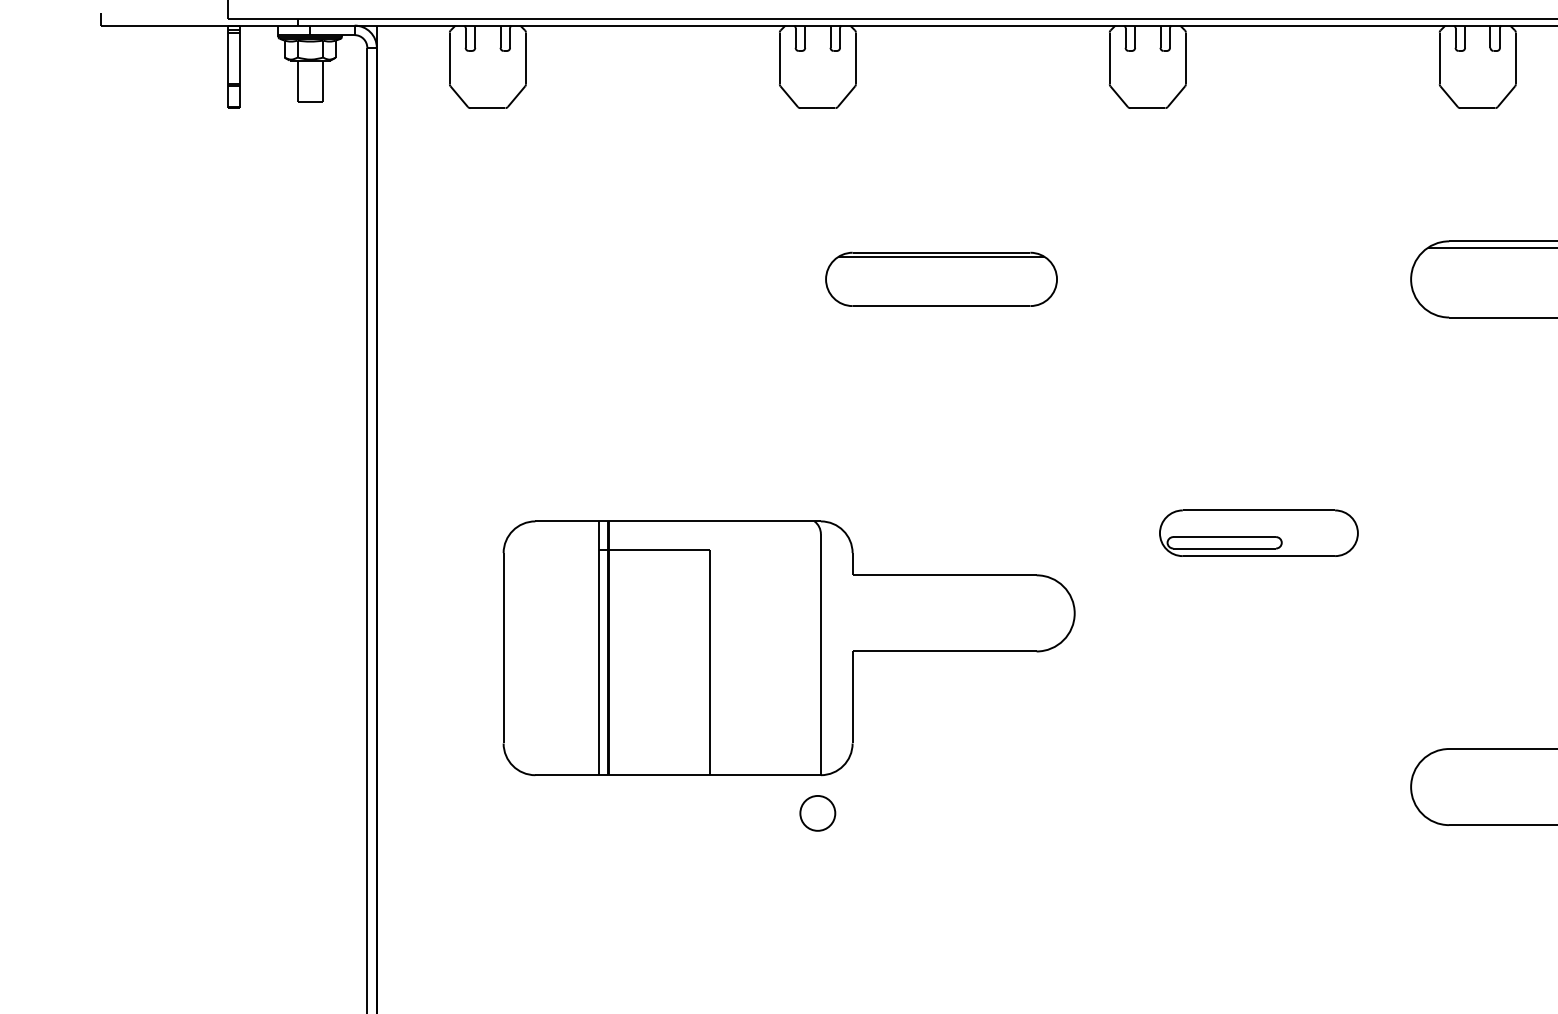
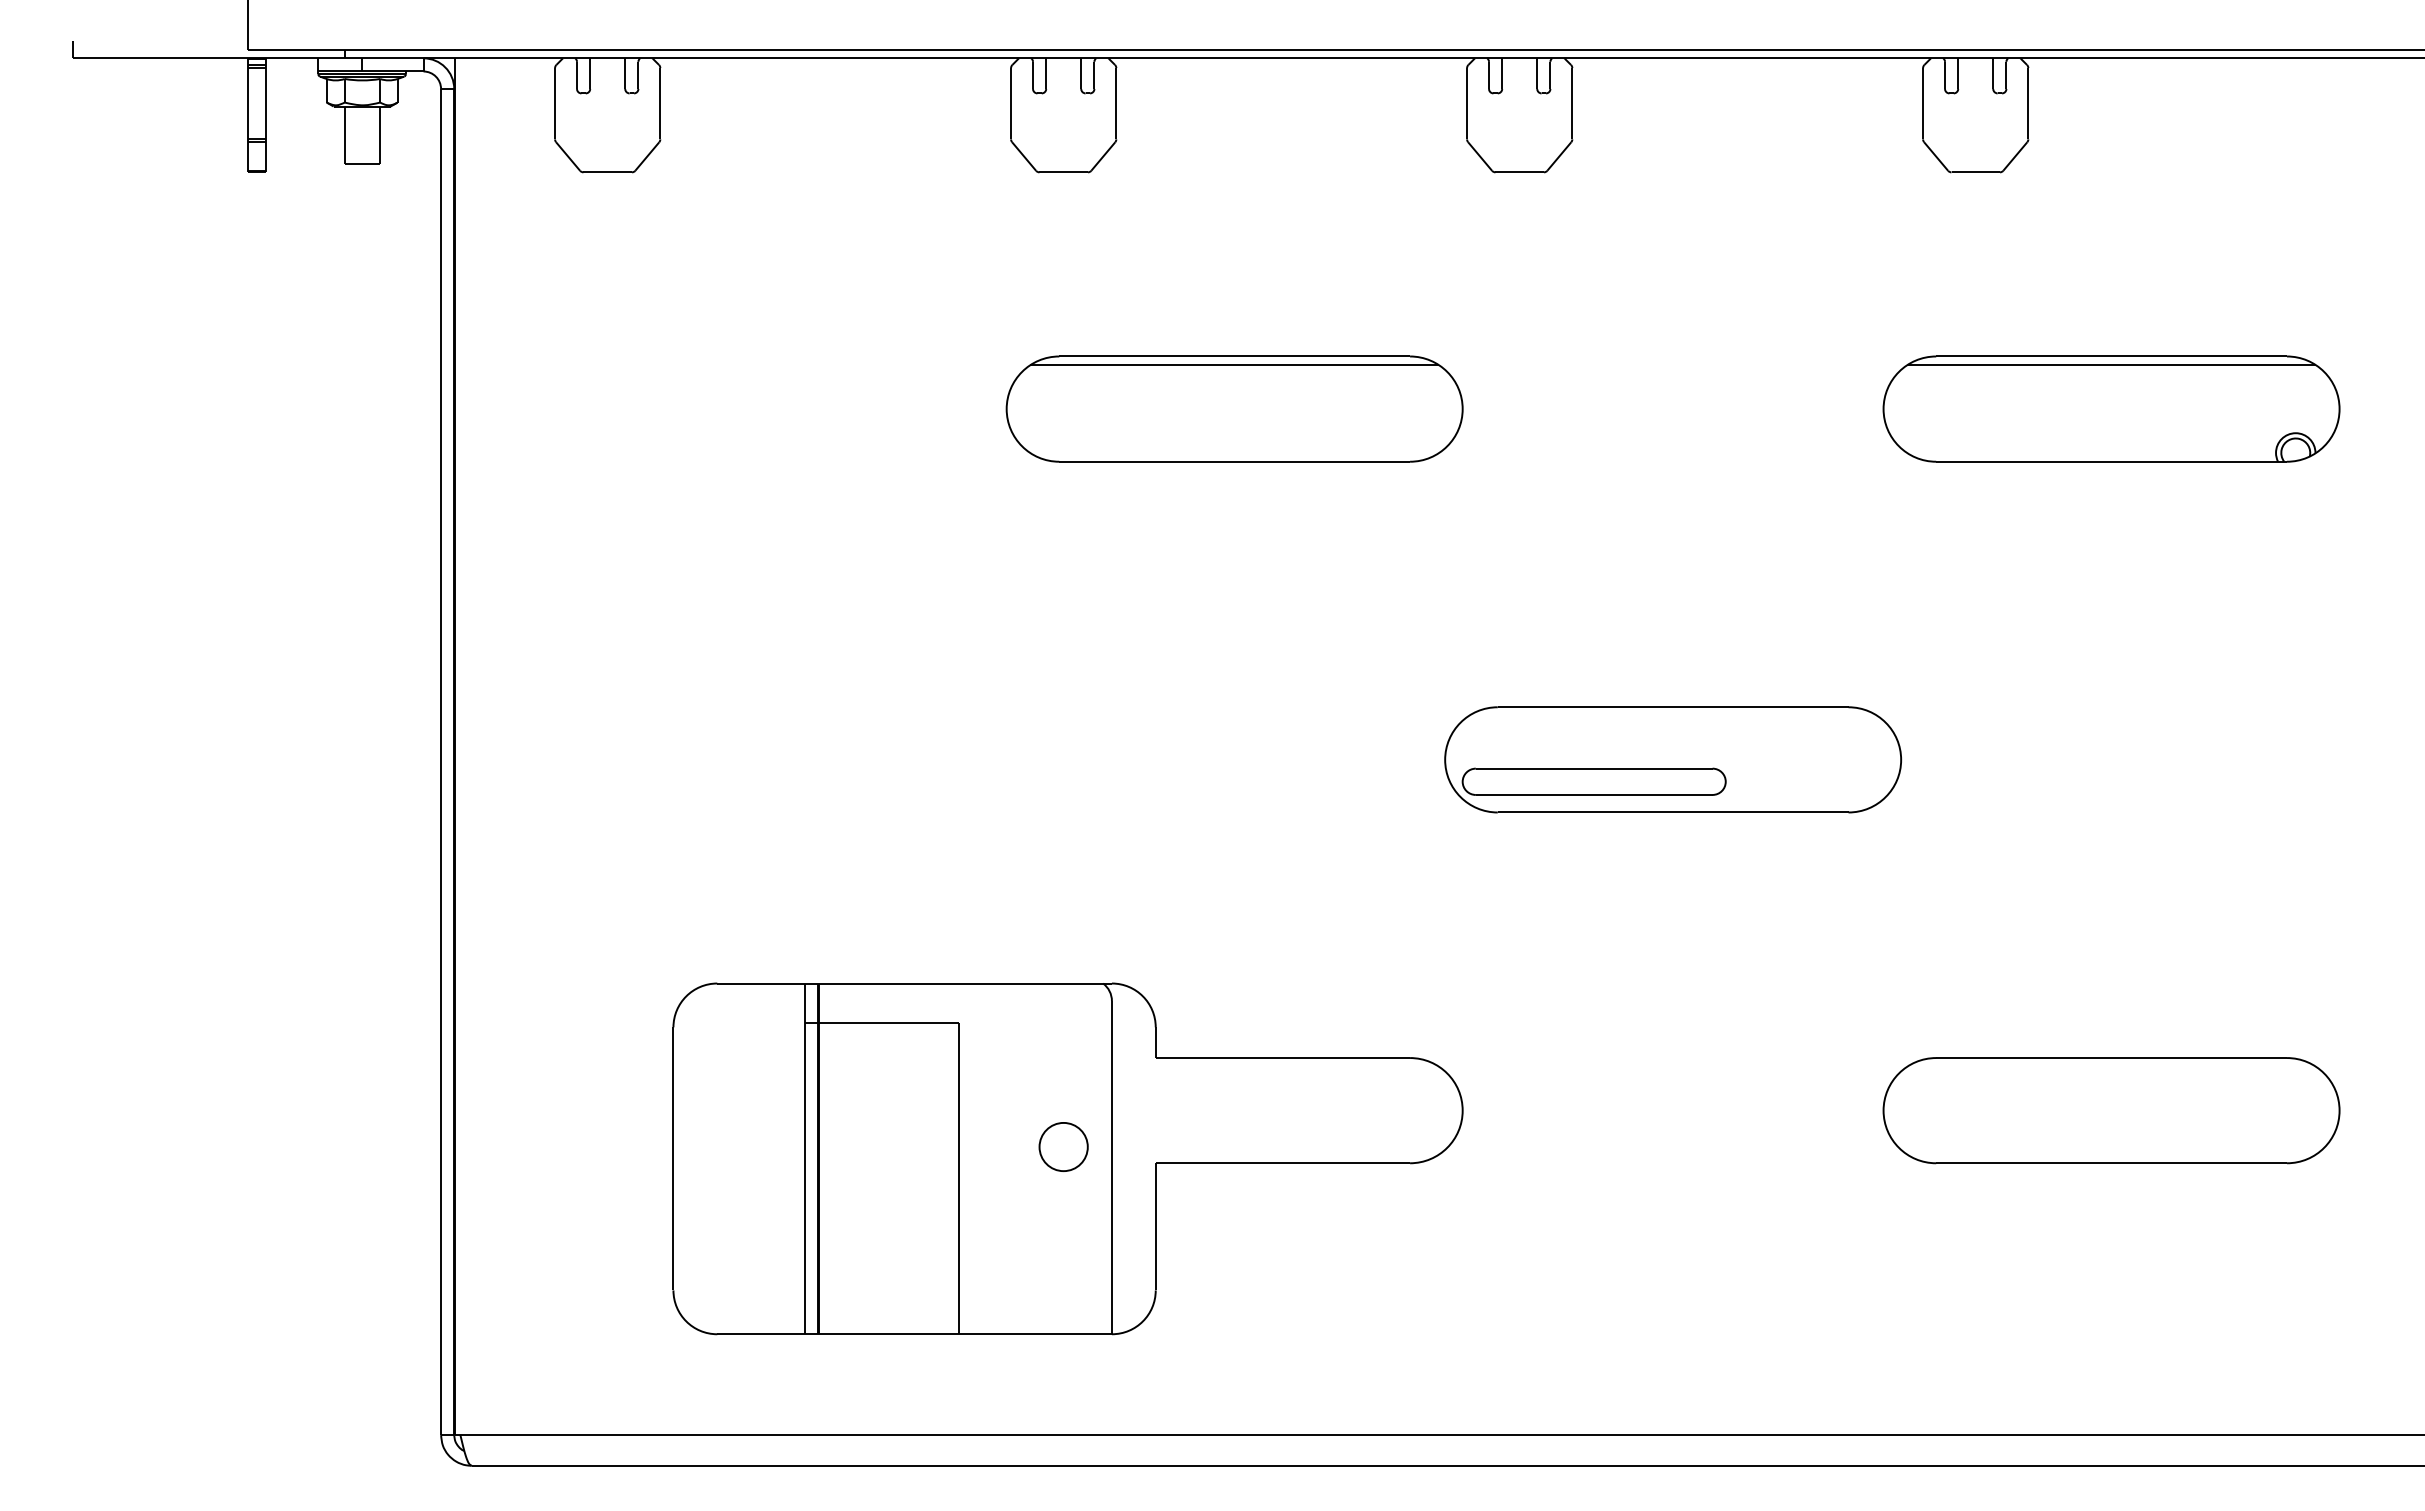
part: (941, 278) -> (1234, 408), size x1.43
part: (1259, 532) -> (1673, 759), size x1.67
part: (788, 648) -> (1067, 1158), moved

